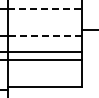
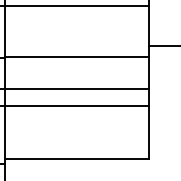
line: (44, 9) -> (76, 5), dashed -> solid
line: (44, 35) -> (76, 56), dashed -> solid

